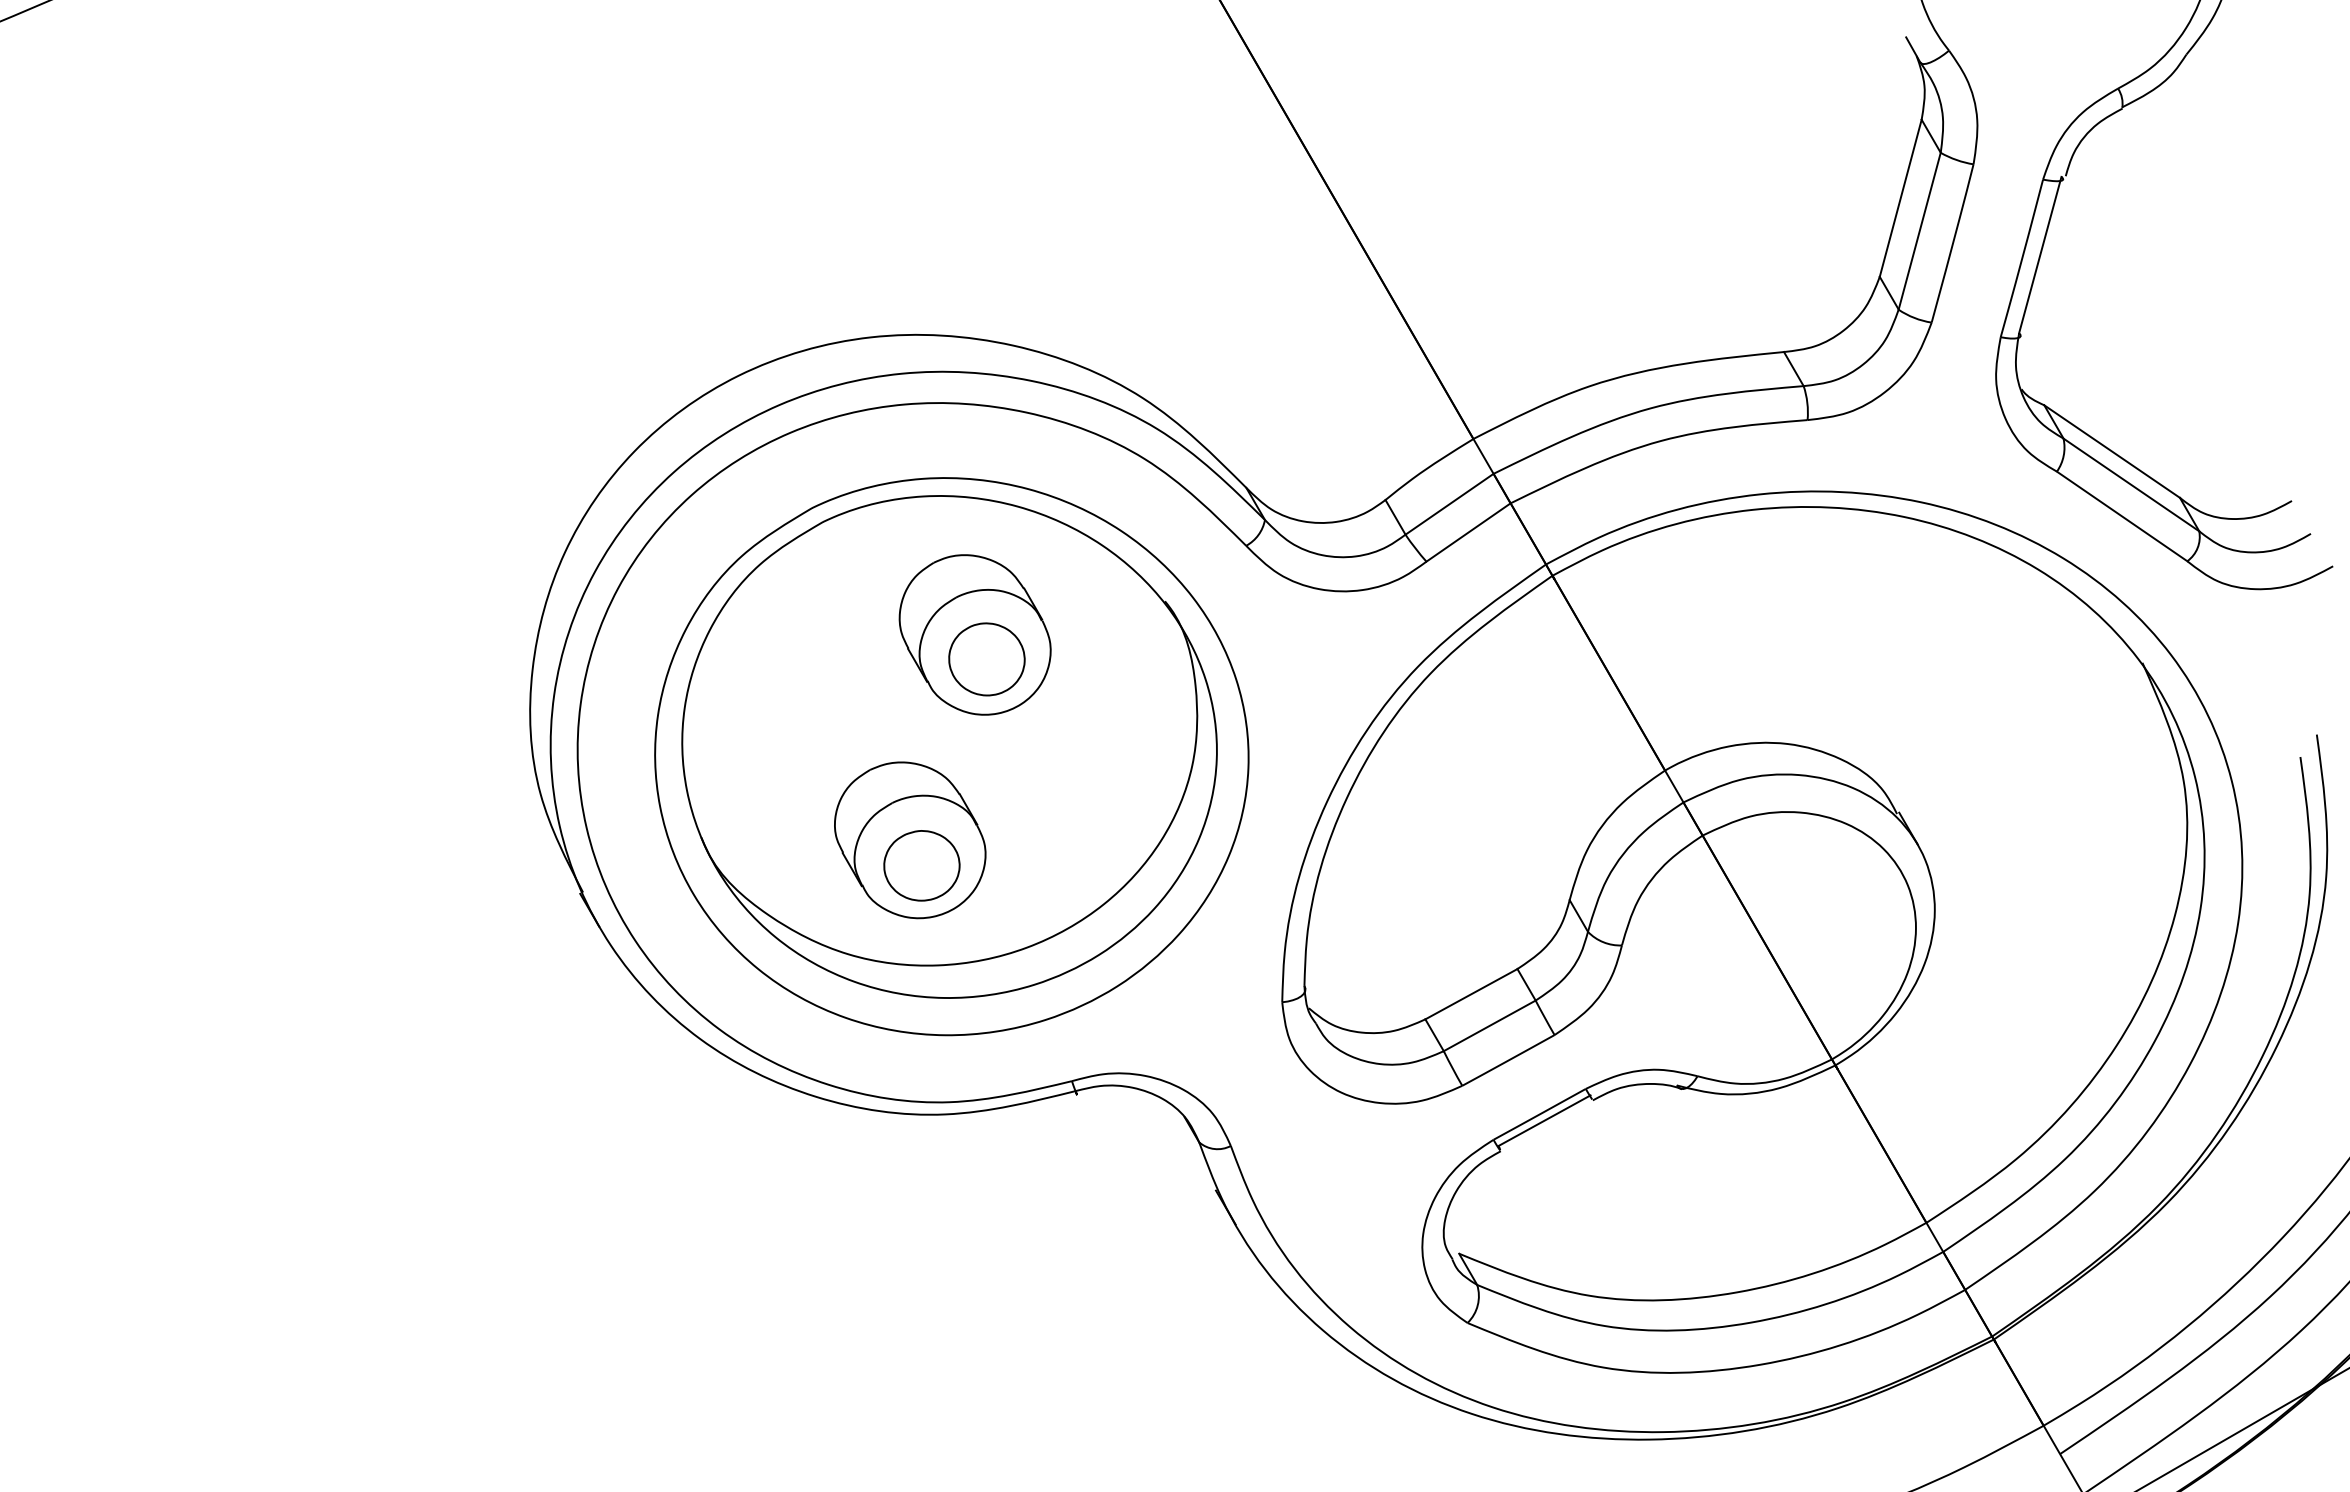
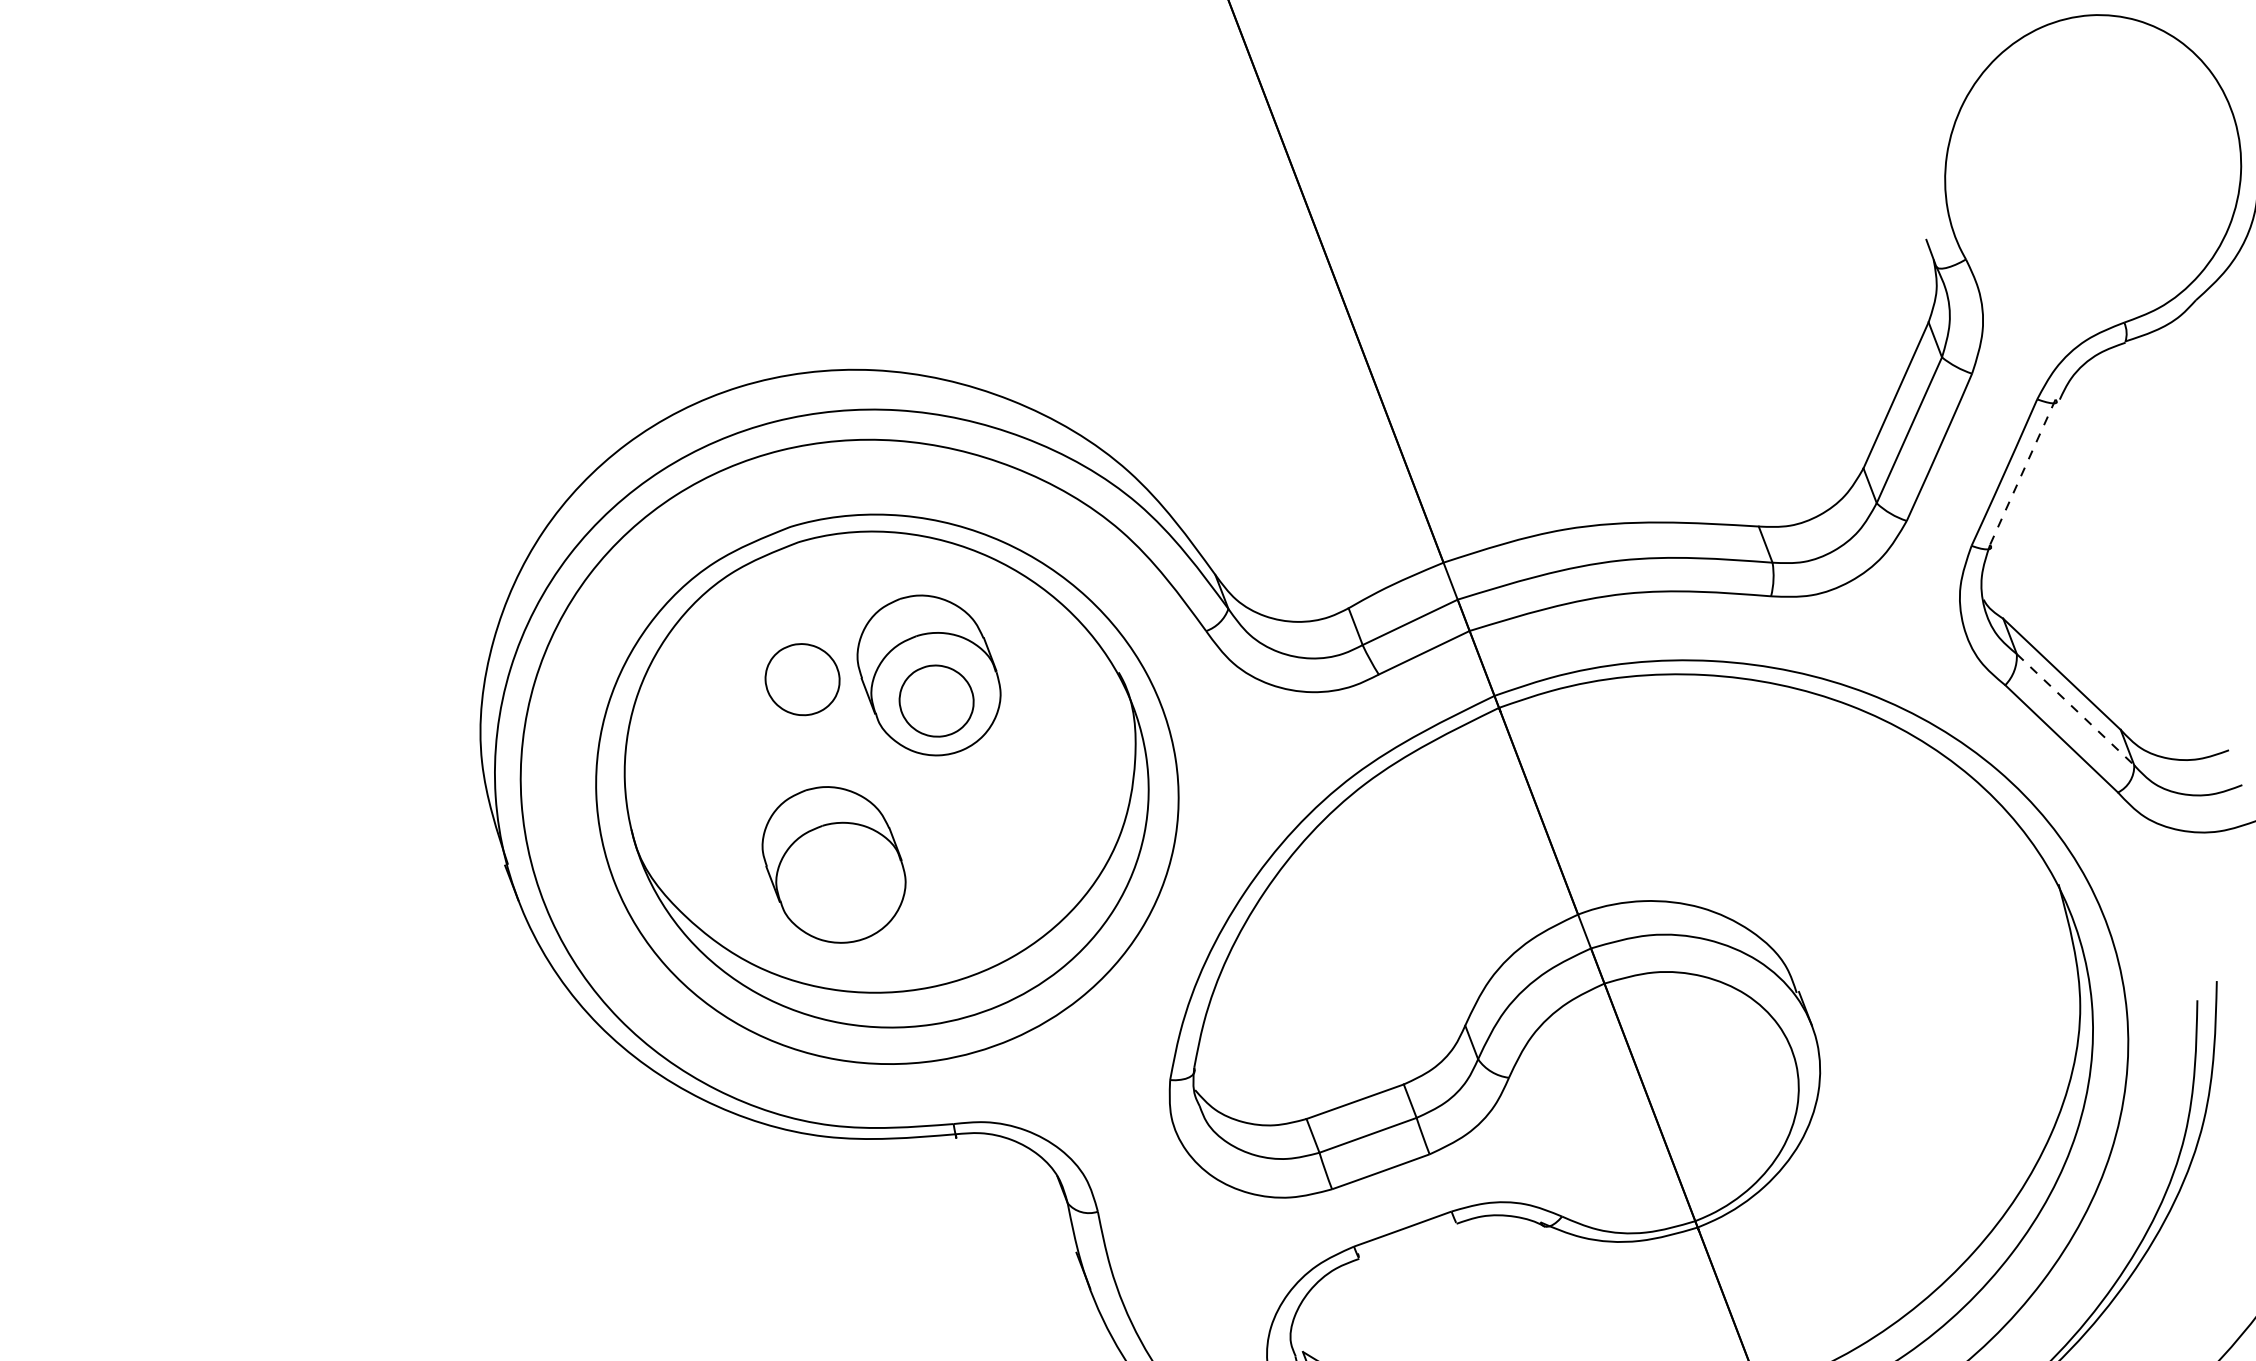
line: (2040, 255) -> (2022, 472), solid -> dashed
line: (2131, 485) -> (2075, 710), solid -> dashed
part: (848, 659) -> (802, 679), added
part: (921, 865) -> (841, 891), removed
line: (1544, 1120) -> (1406, 1235), removed

